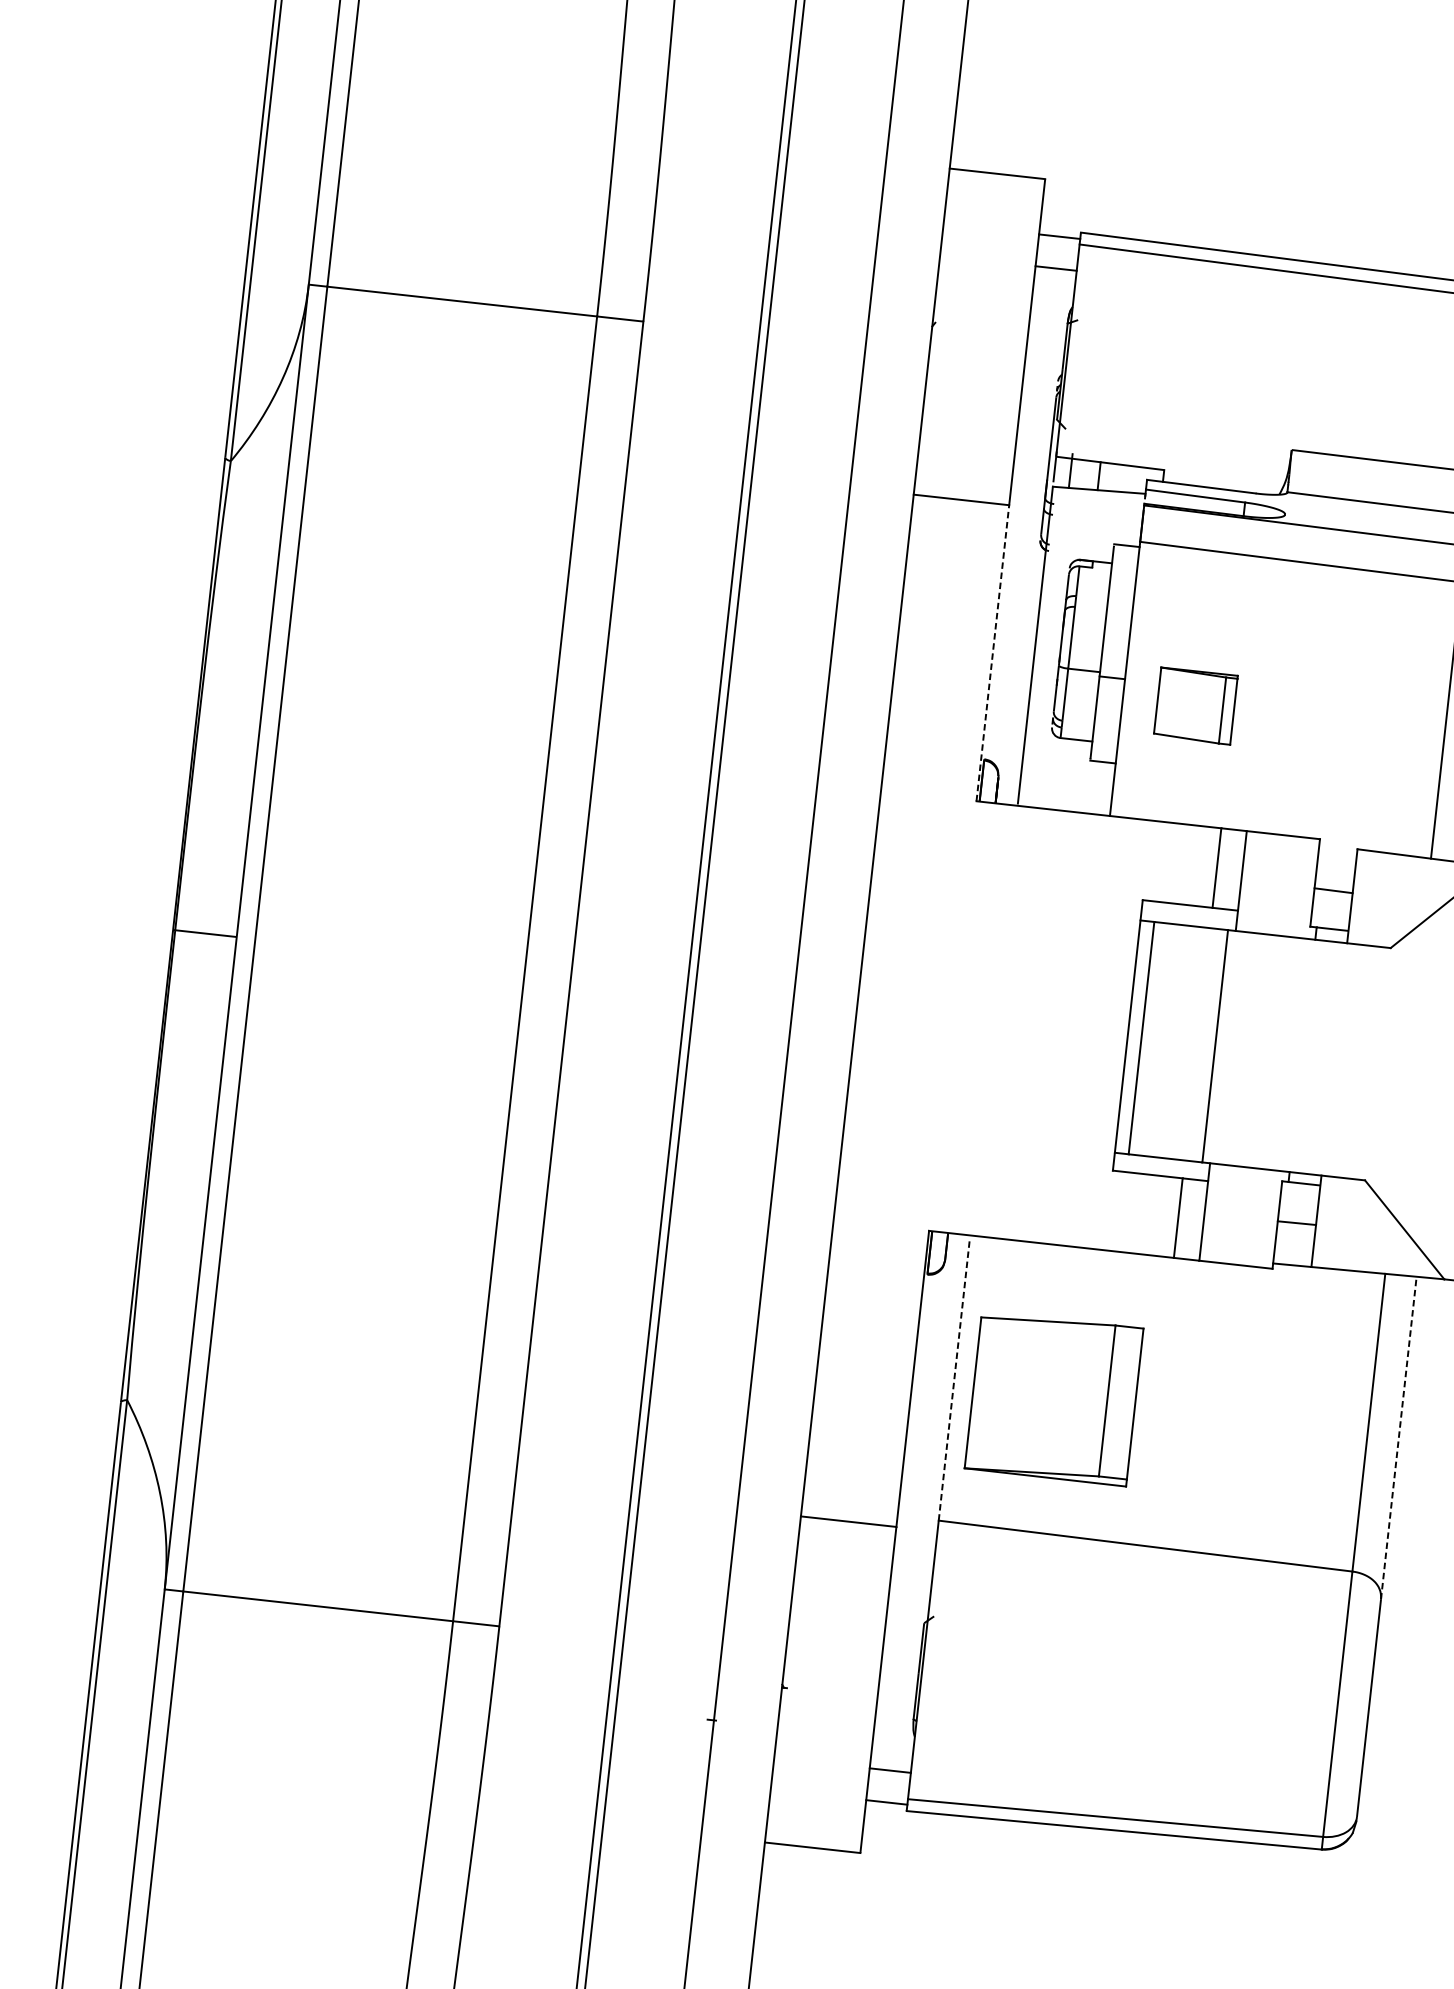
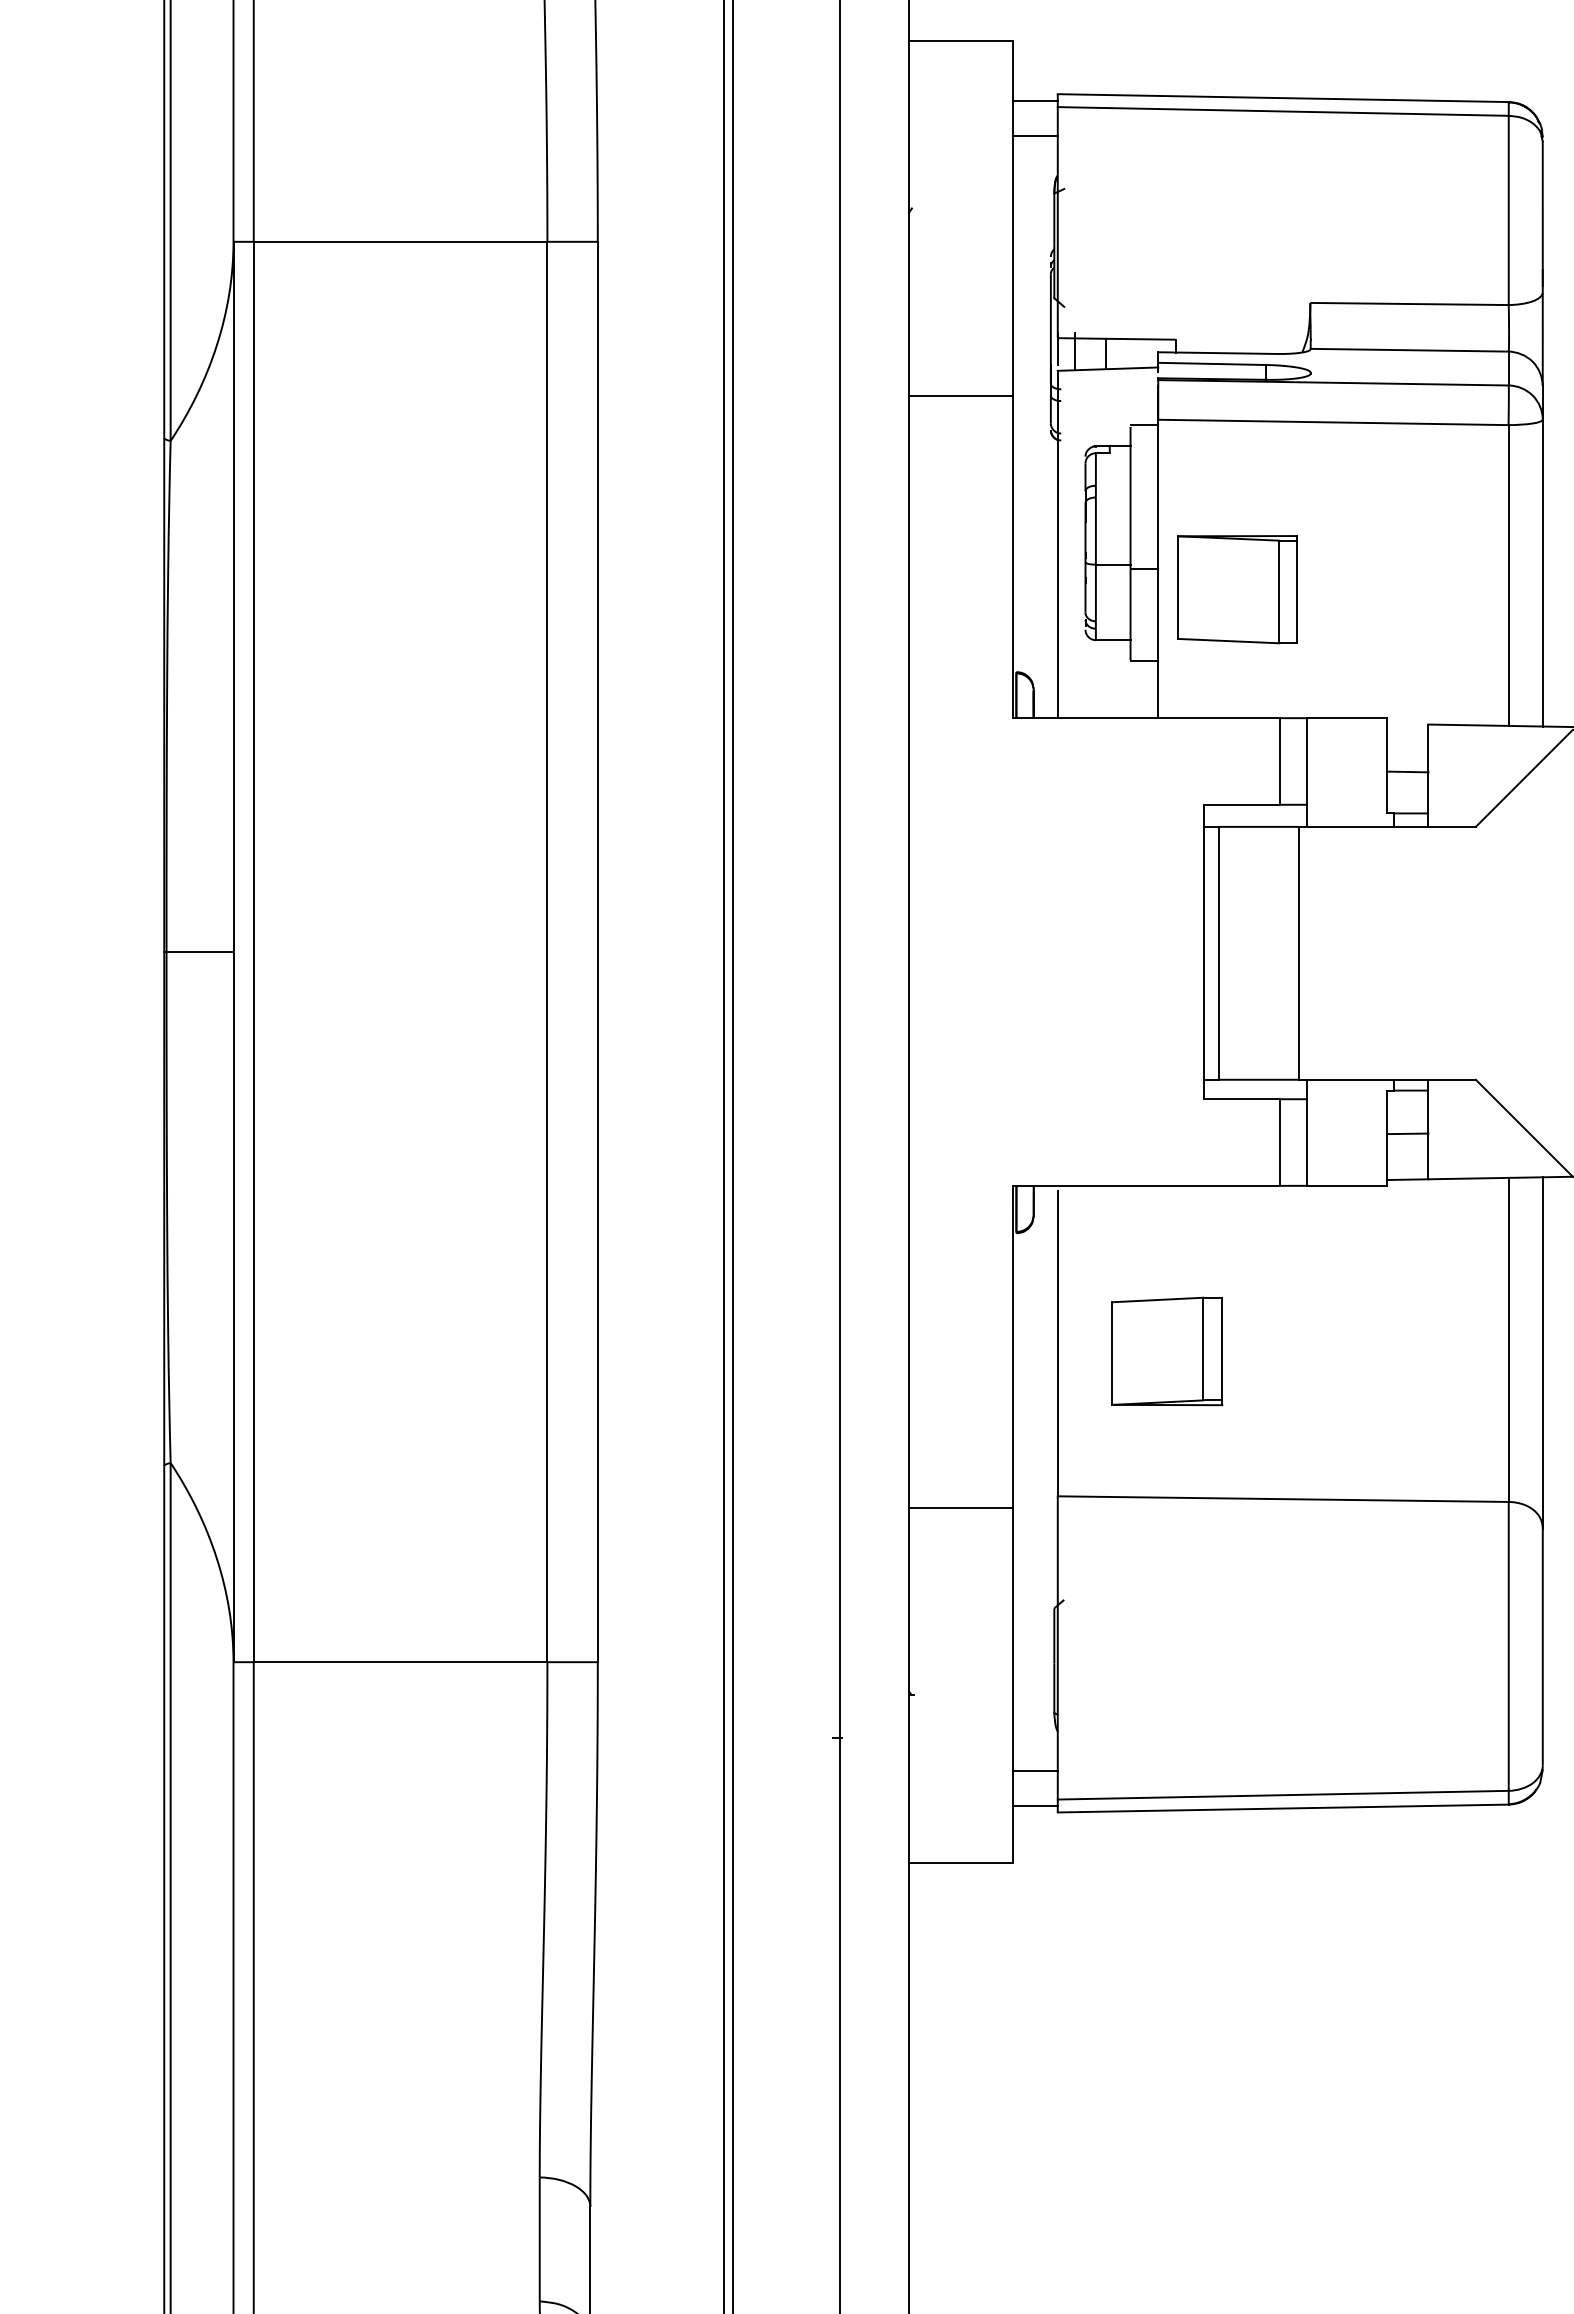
line: (992, 652) -> (1012, 556), dashed -> solid
part: (1195, 705) -> (1237, 589), size x1.43
line: (953, 1380) -> (1057, 1343), dashed -> solid
part: (1054, 1398) -> (1167, 1351), size x0.62
line: (1398, 1437) -> (1542, 1352), dashed -> solid

